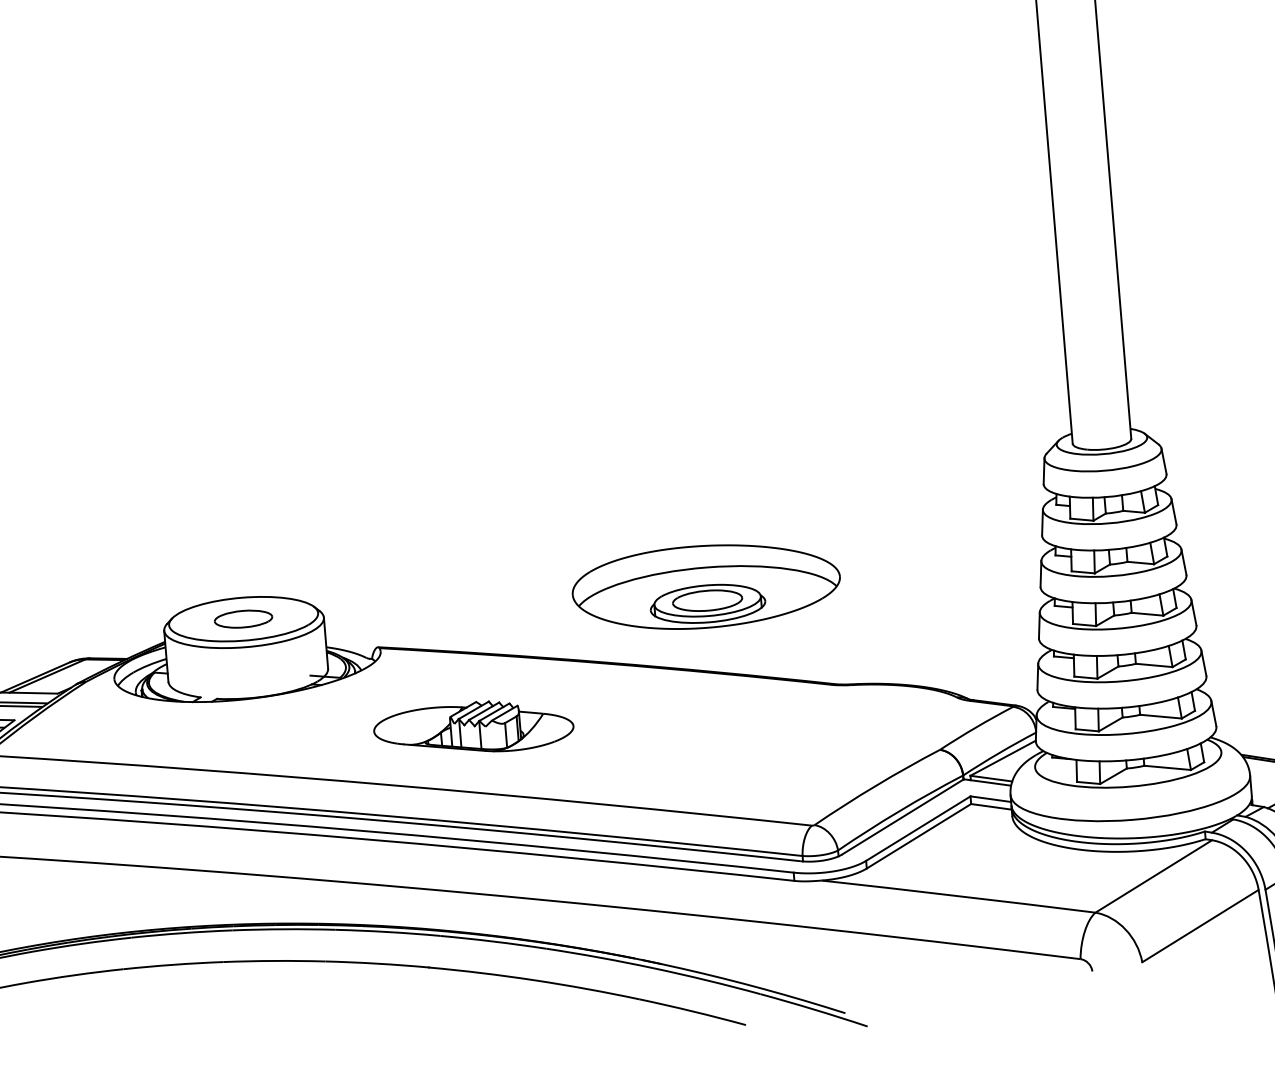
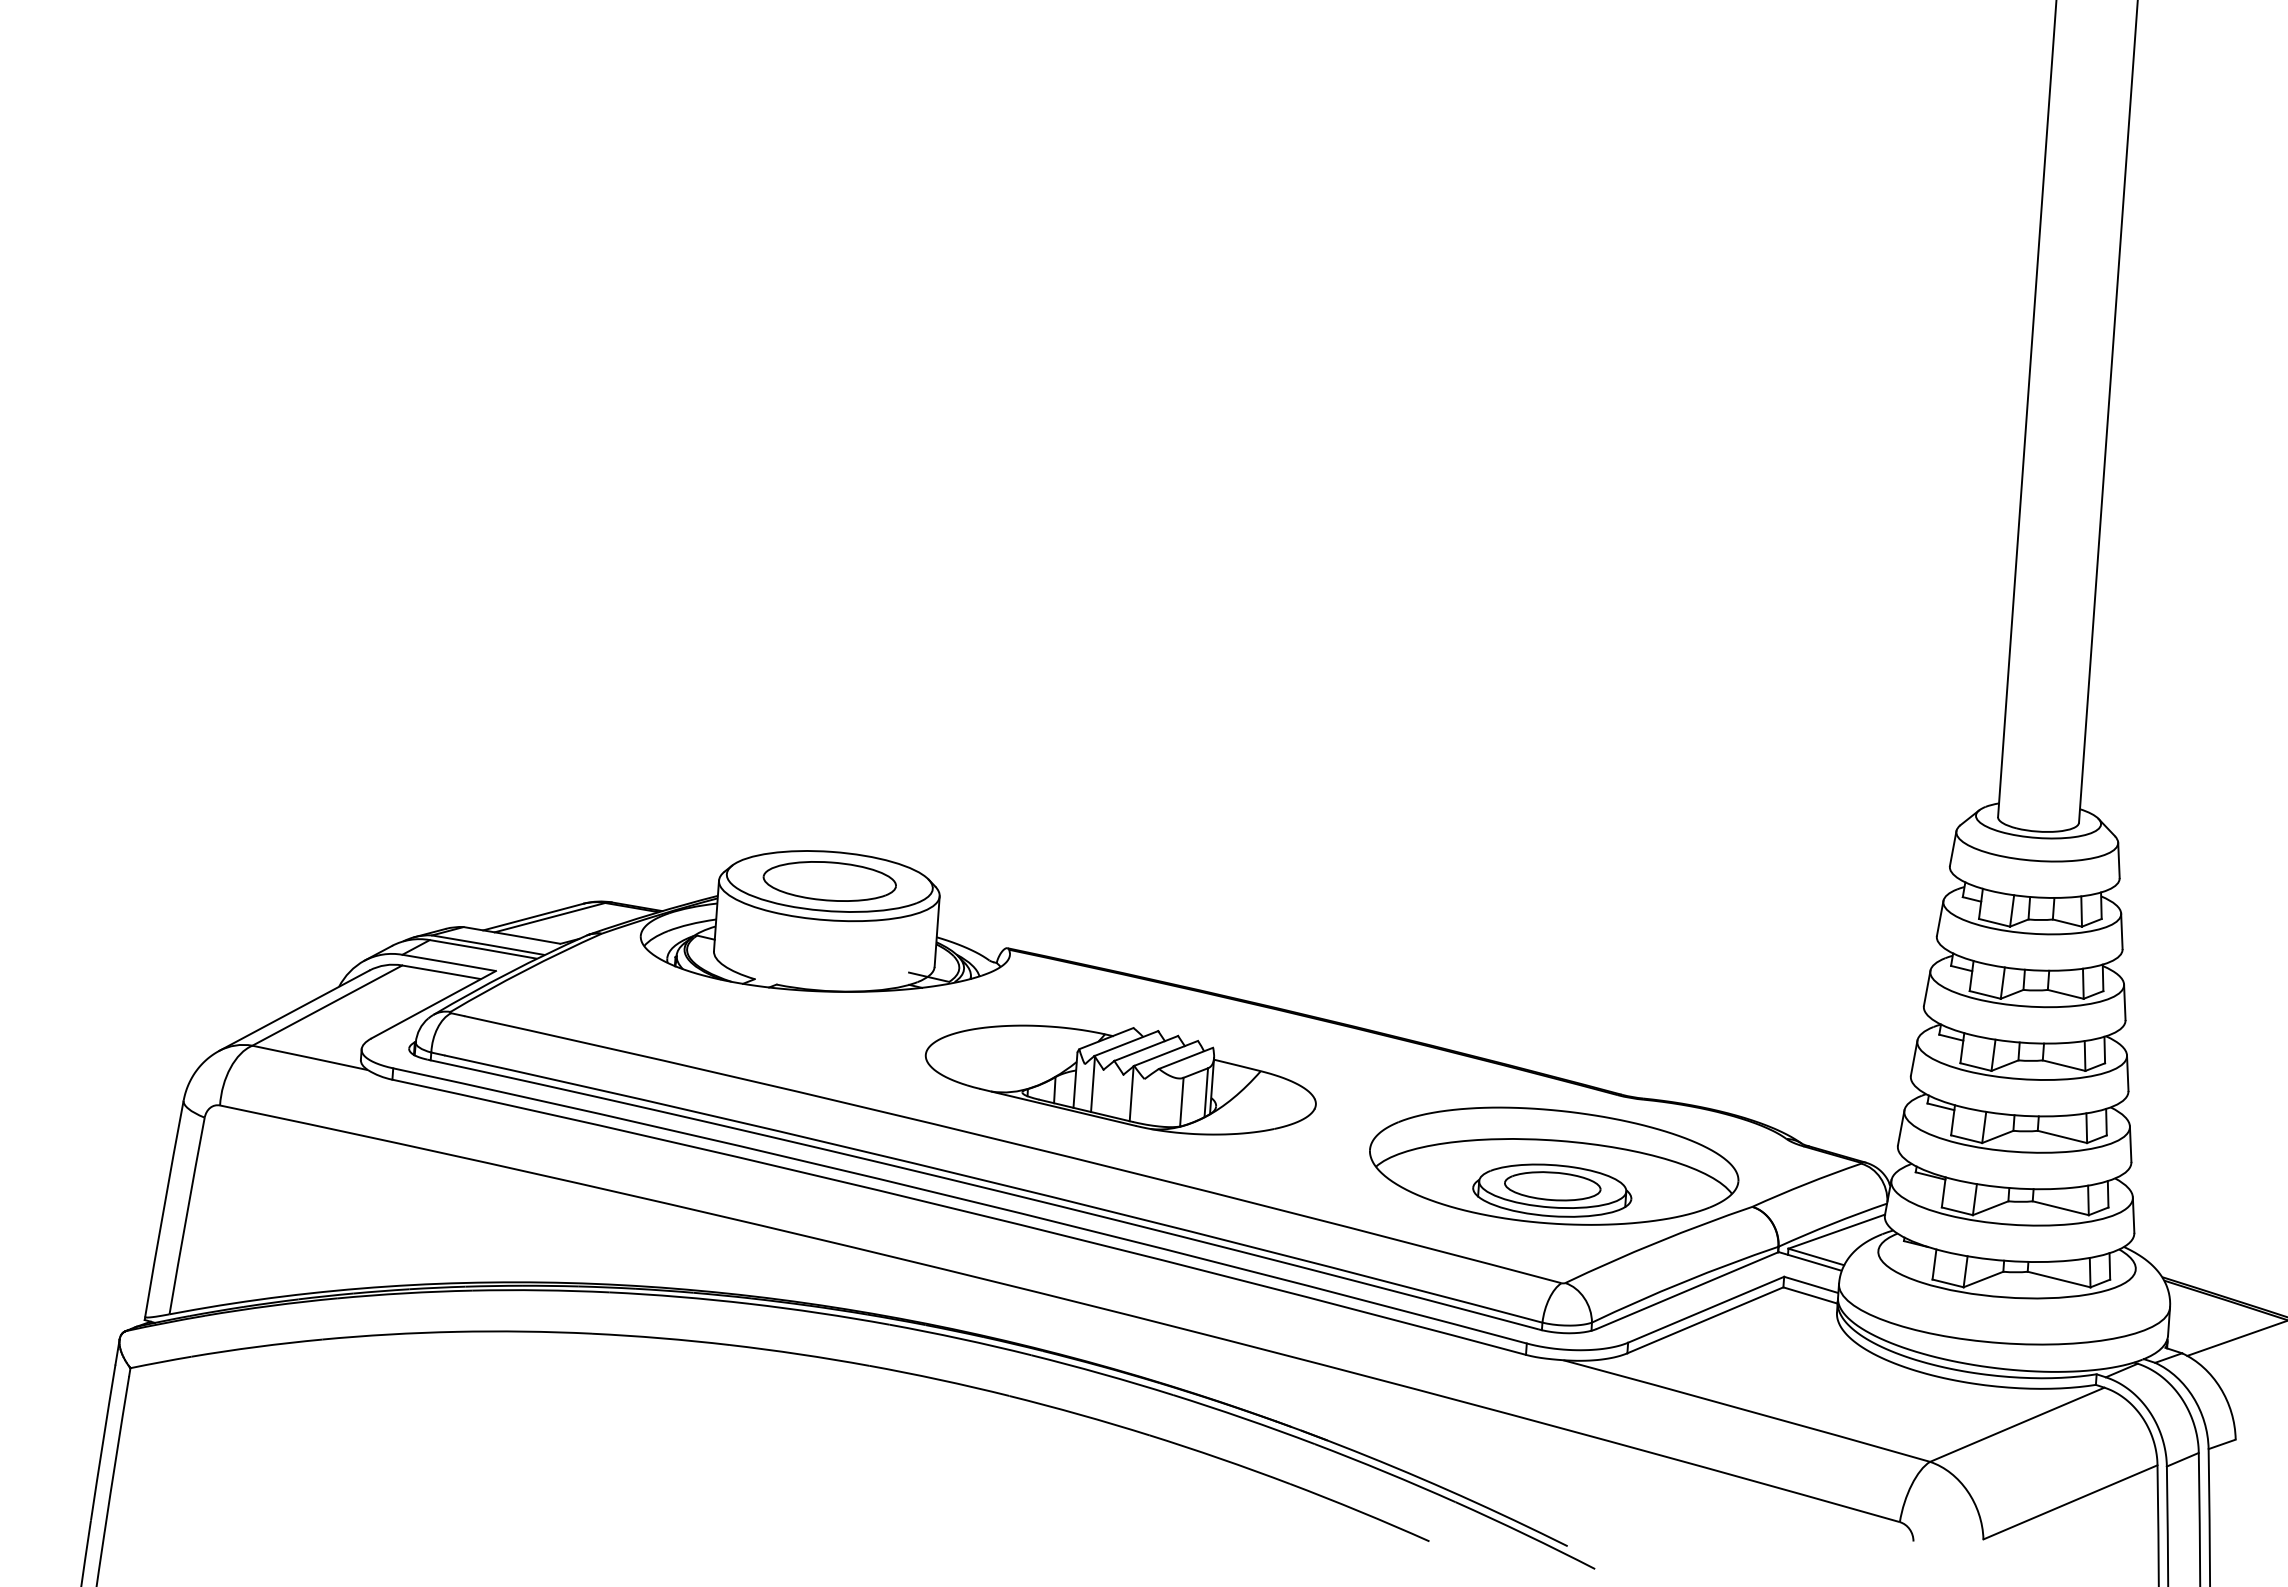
part: (706, 585) -> (1554, 1165), moved
part: (243, 619) -> (829, 881), size x1.67
part: (473, 728) -> (1120, 1079), size x1.43

